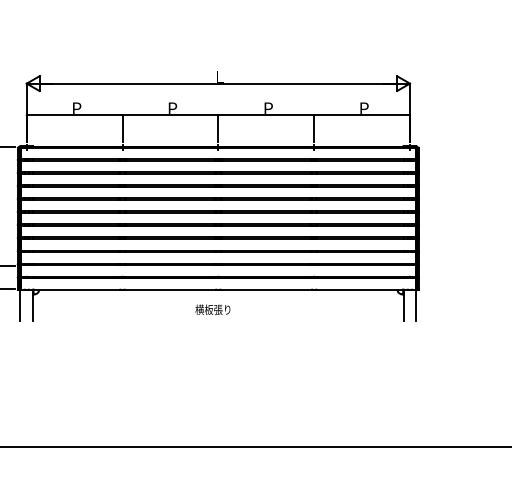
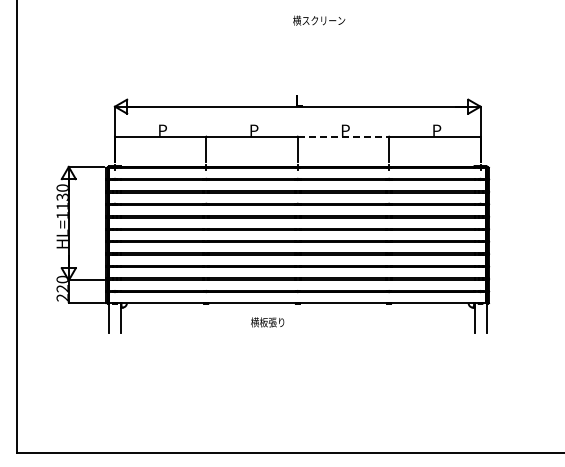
line: (266, 114) -> (343, 136), solid -> dashed
text: (212, 309) -> (267, 322), moved

